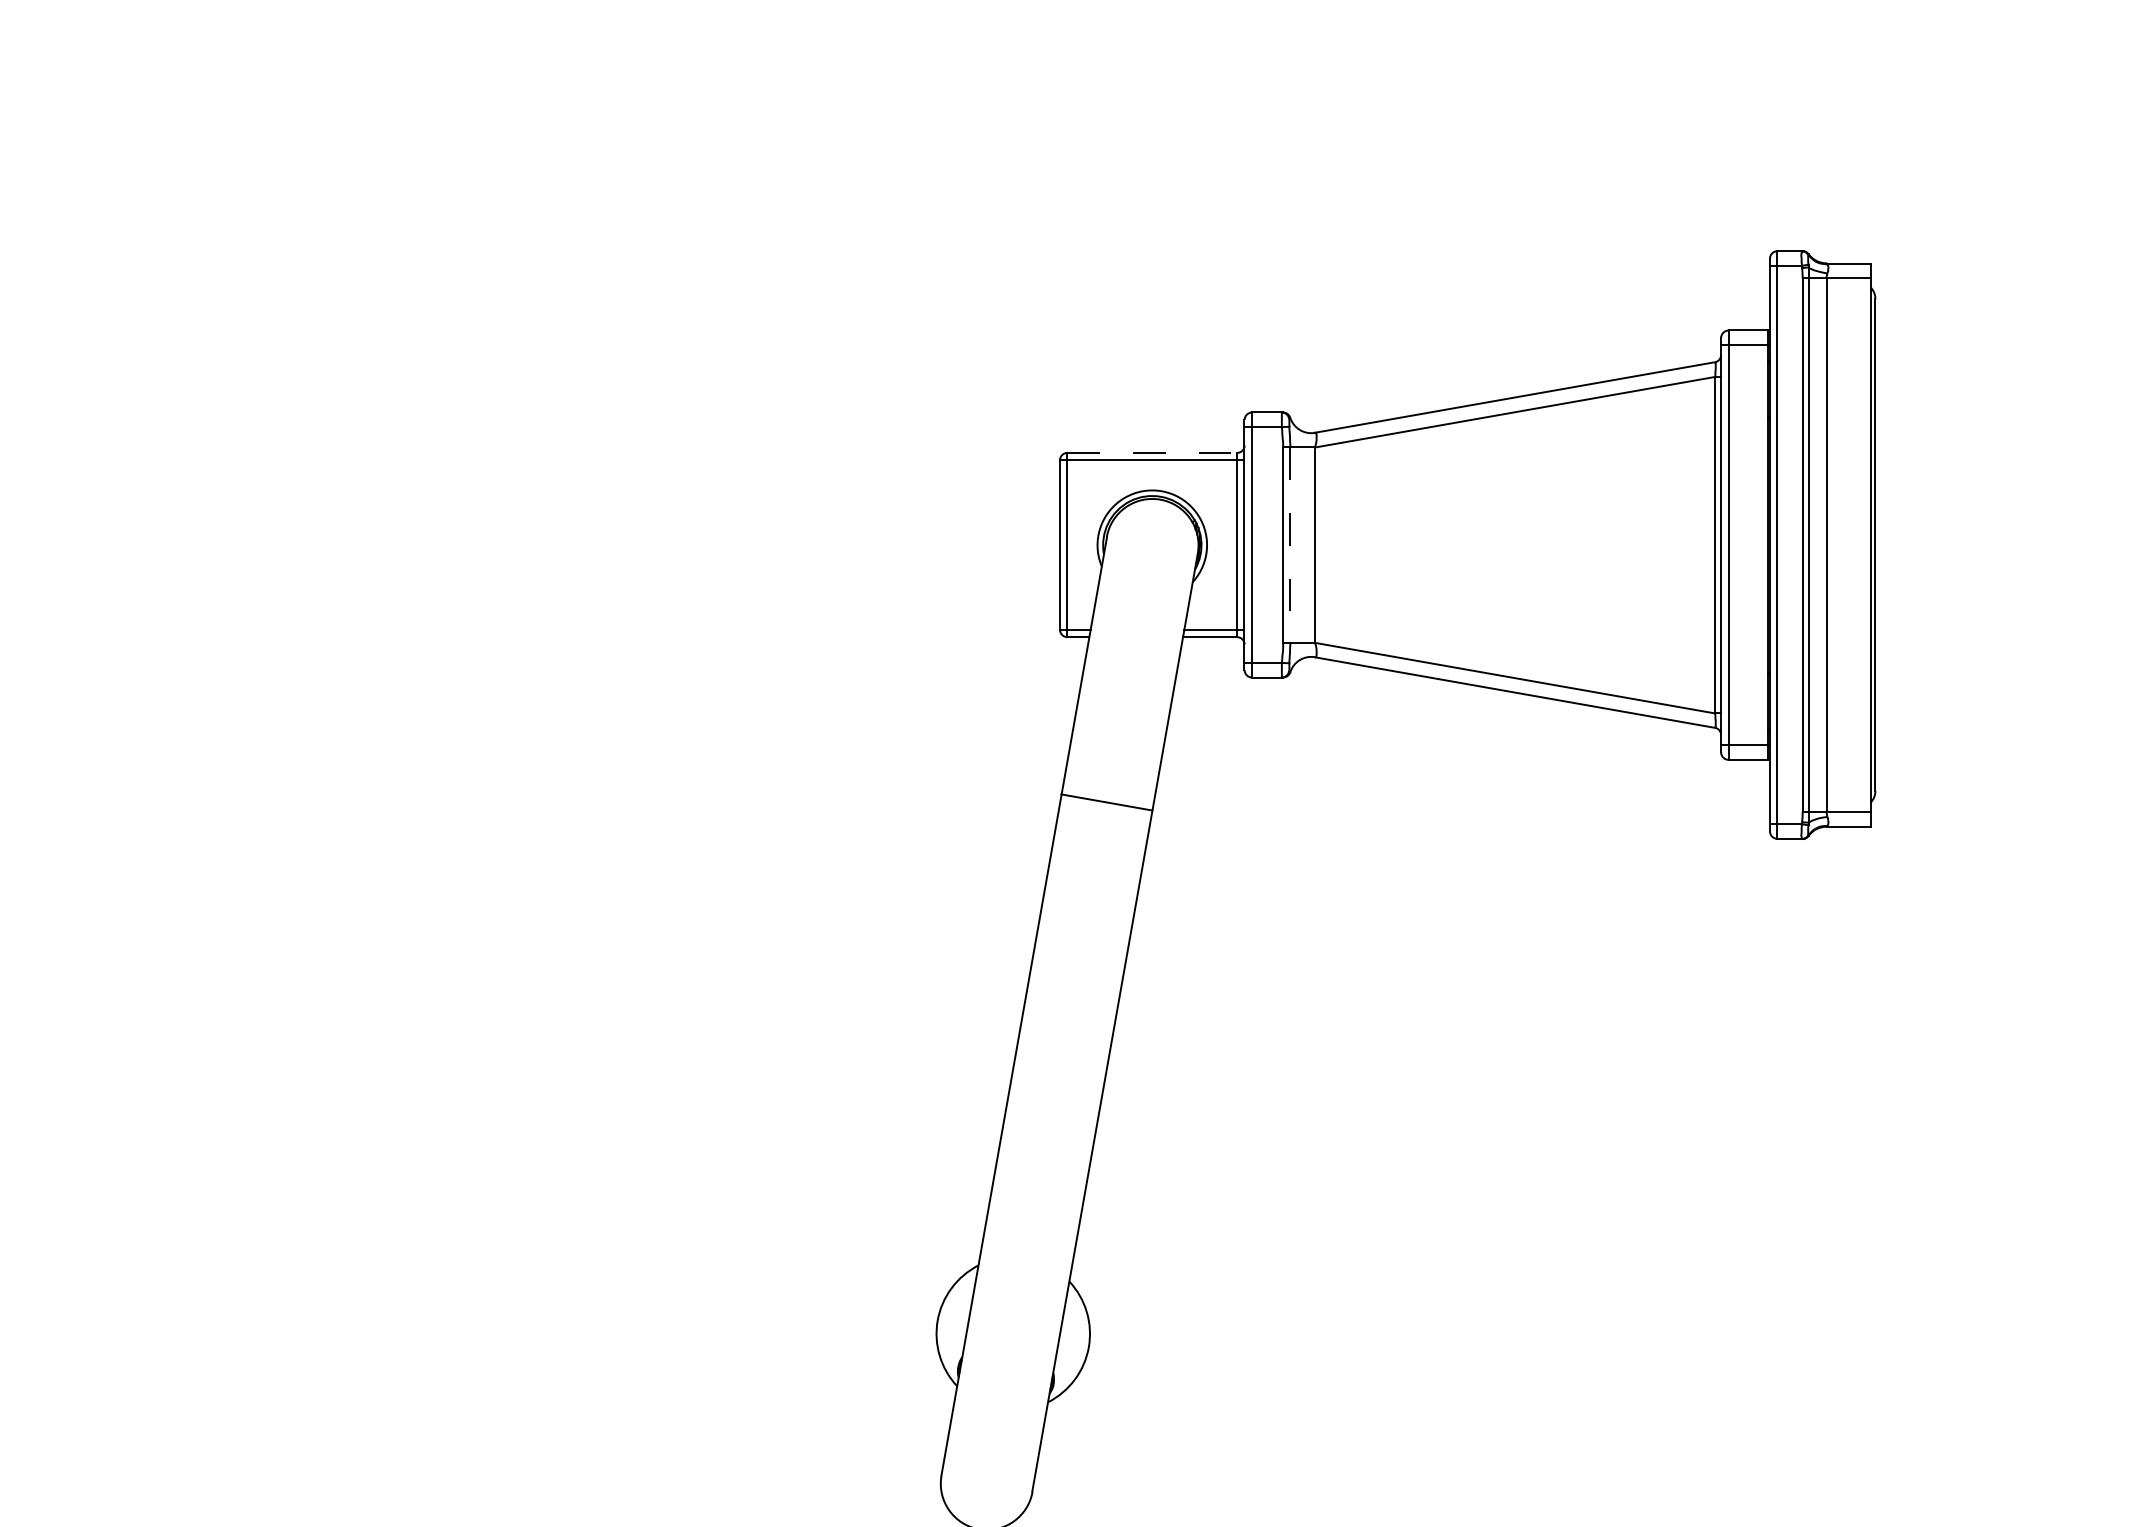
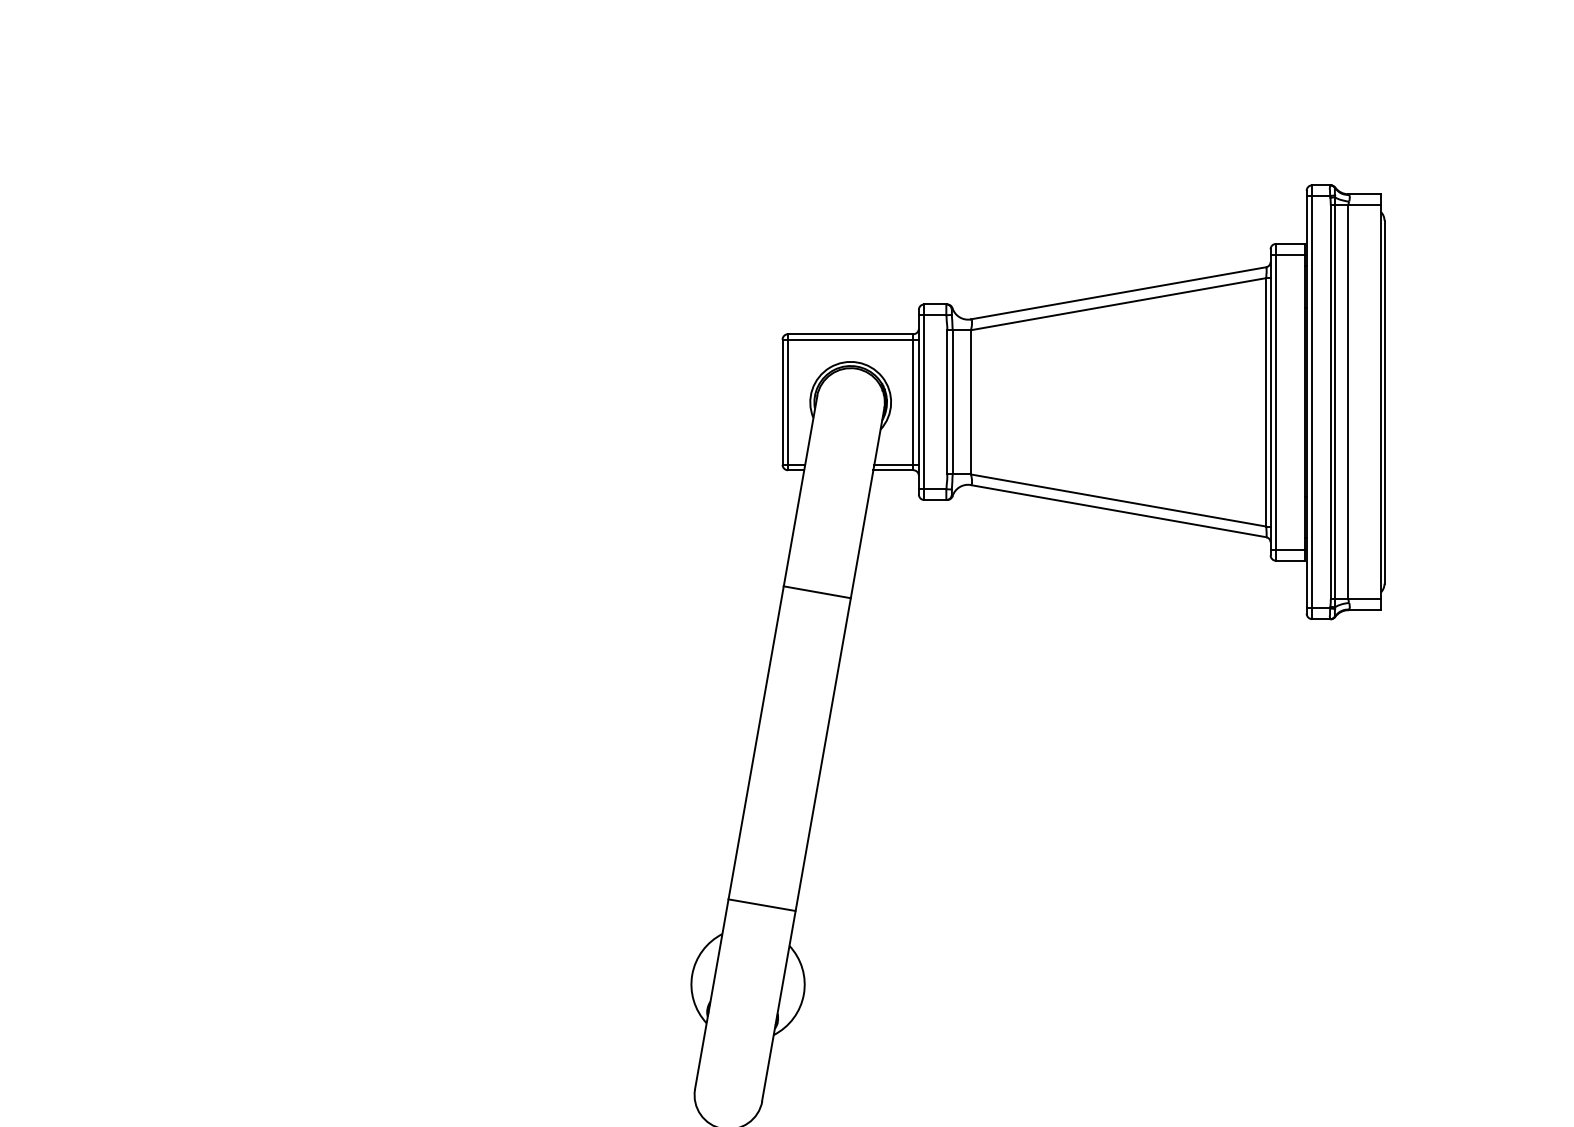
line: (1152, 452) -> (850, 333), dashed -> solid
line: (1290, 545) -> (952, 402), dashed -> solid
line: (1031, 1226) -> (761, 905), added

